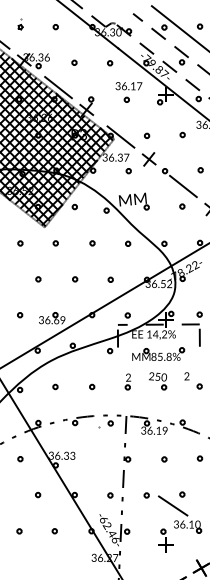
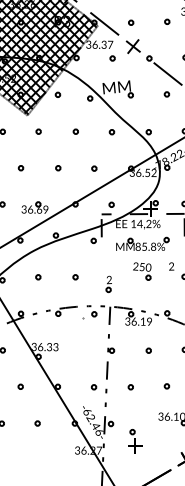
part: (127, 381) -> (108, 283), moved
line: (172, 505) -> (156, 397), removed
part: (165, 540) -> (134, 441), moved

